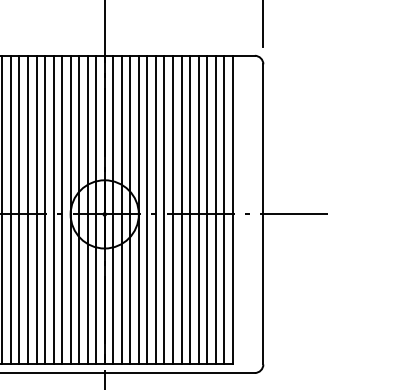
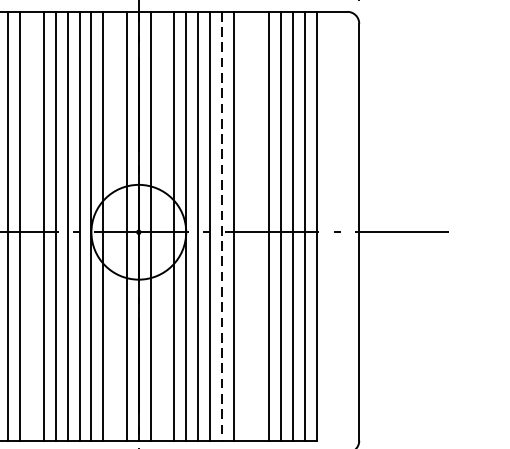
line: (28, 209) -> (32, 225), removed
line: (87, 209) -> (114, 225), removed
line: (121, 209) -> (162, 225), removed
line: (181, 209) -> (245, 225), removed
line: (190, 209) -> (257, 225), removed
line: (164, 210) -> (221, 226), solid -> dashed

